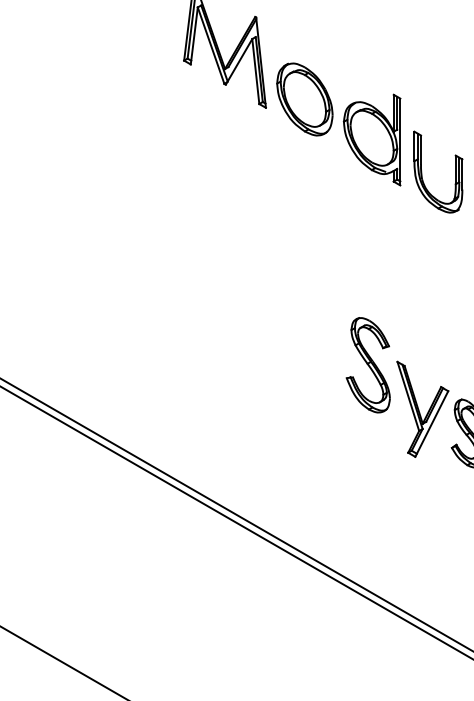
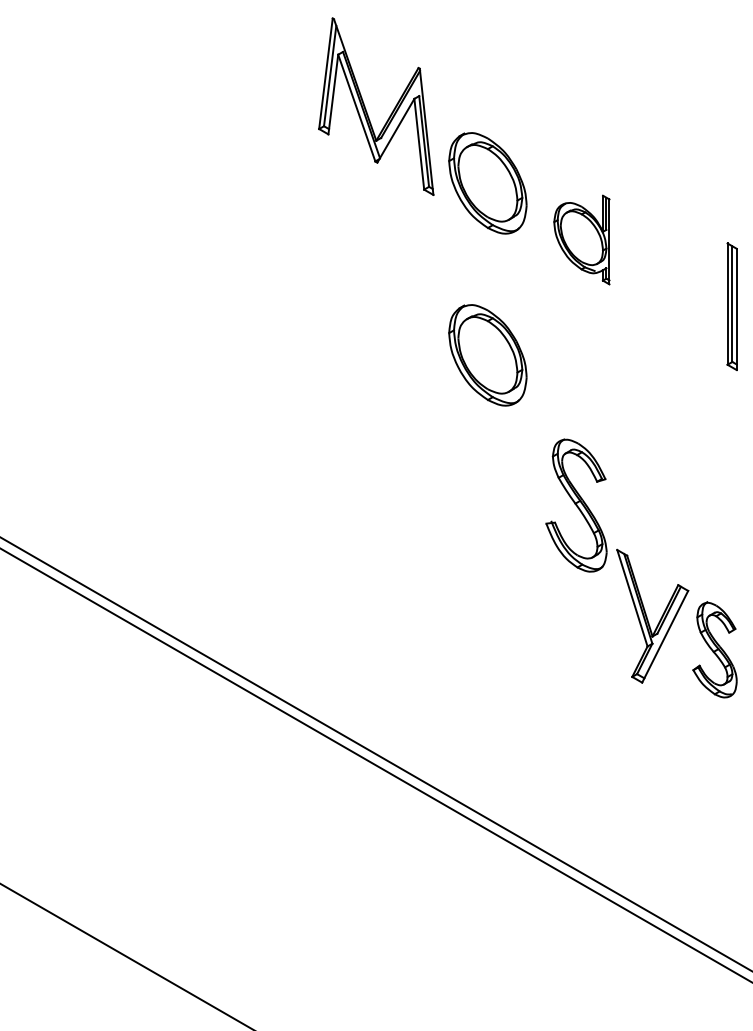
part: (371, 139) -> (581, 239), size x0.7
part: (422, 171) -> (651, 284), removed
part: (304, 222) -> (487, 355), added
part: (368, 365) -> (576, 505), moved

